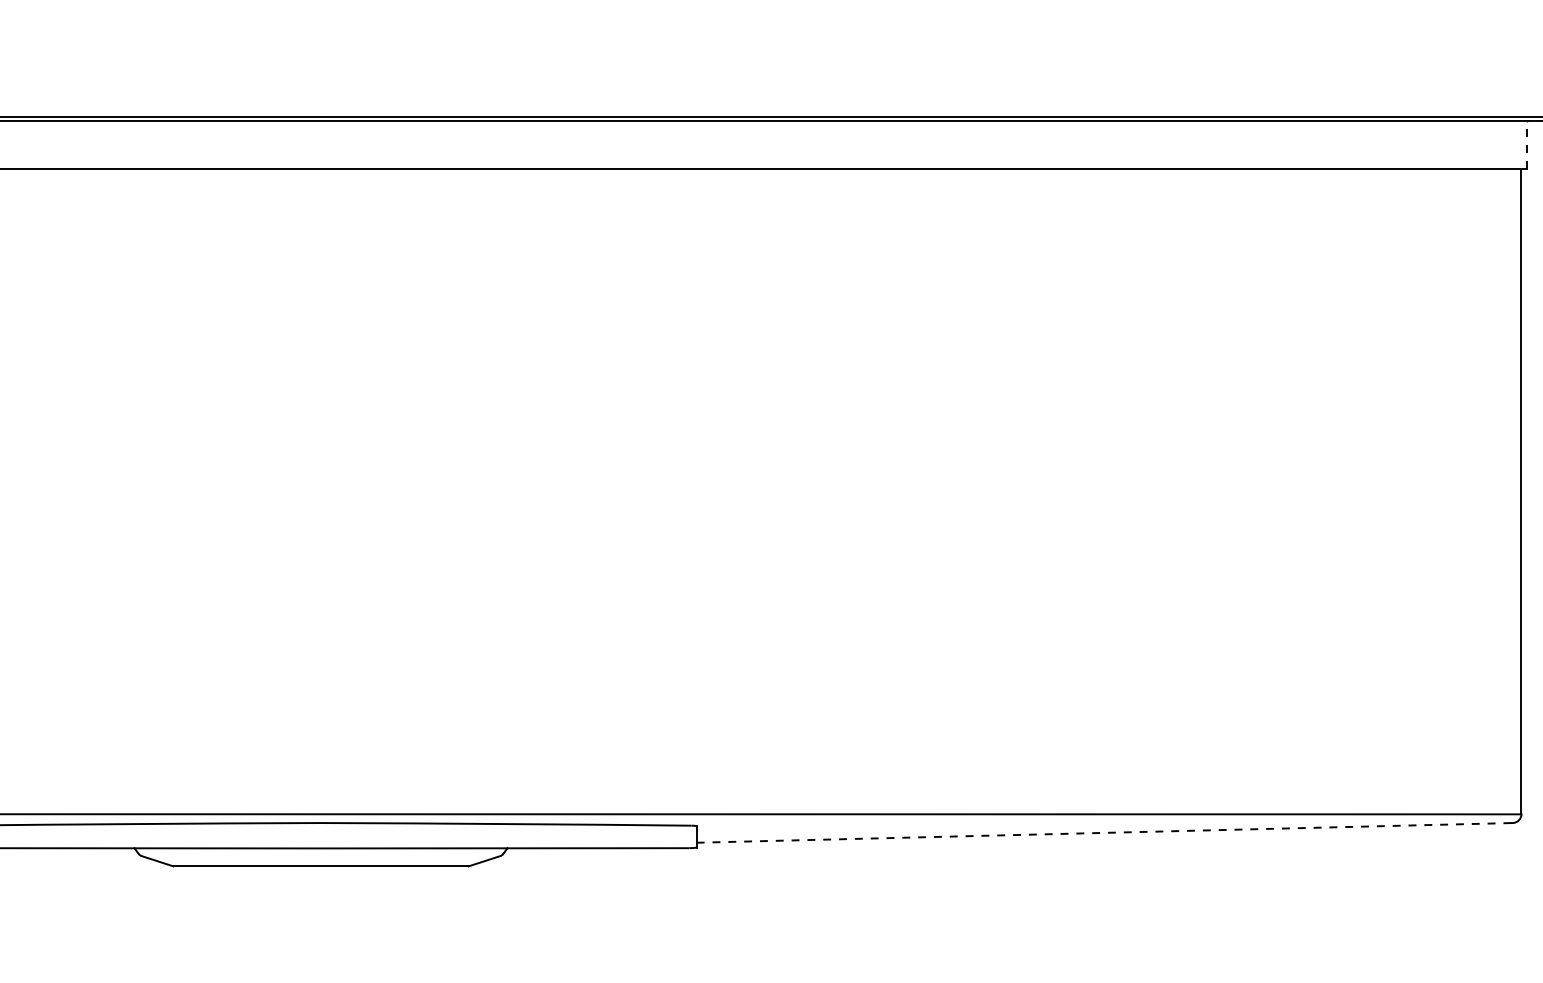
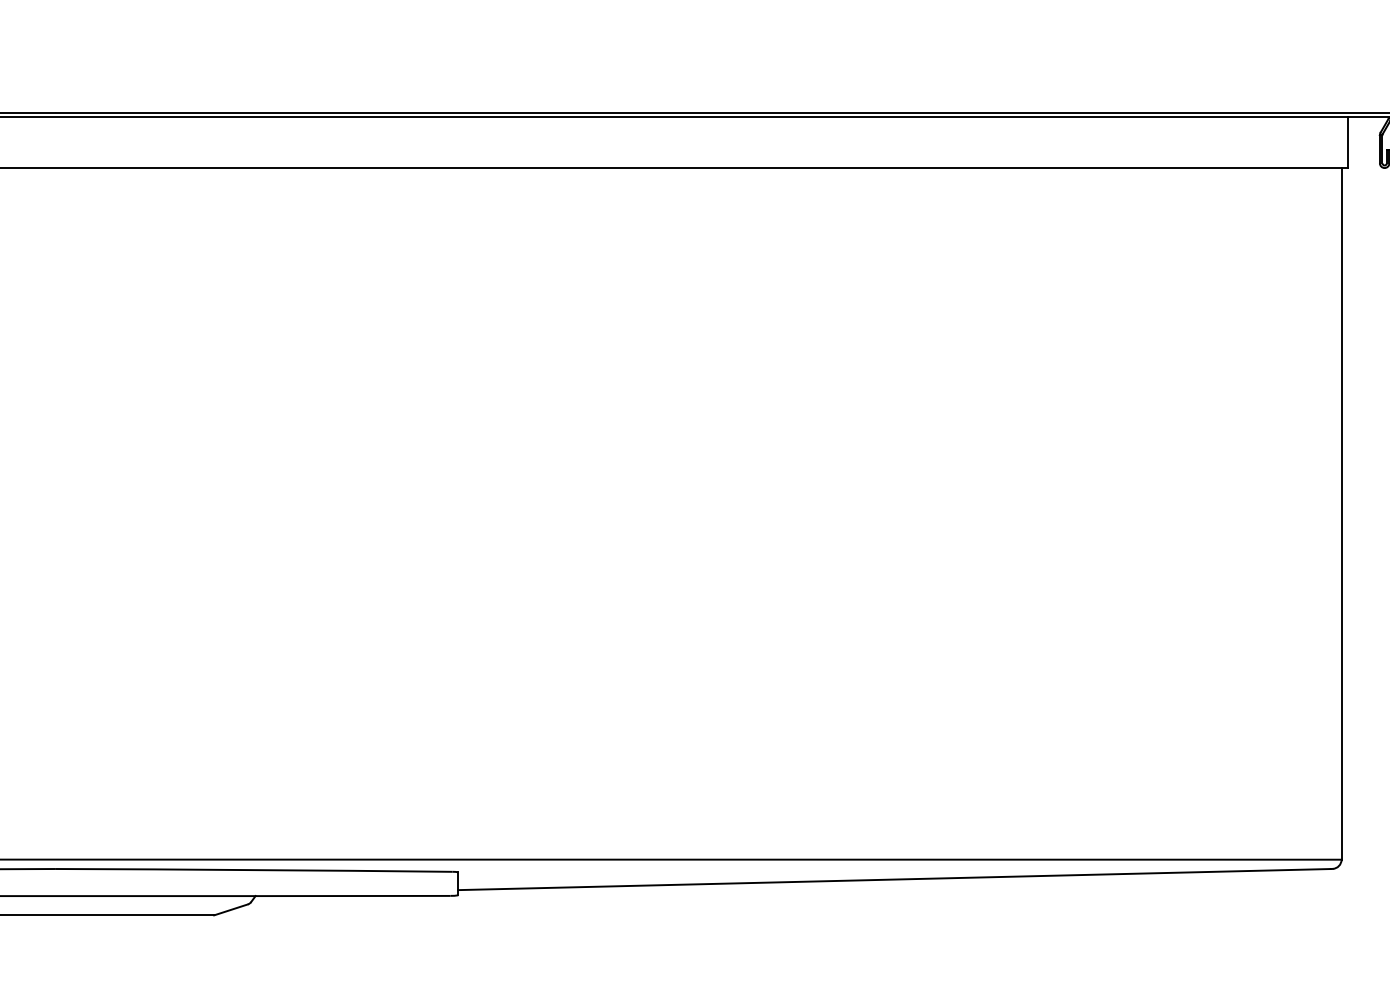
line: (1527, 144) -> (1348, 142), dashed -> solid
line: (1103, 832) -> (893, 879), dashed -> solid

